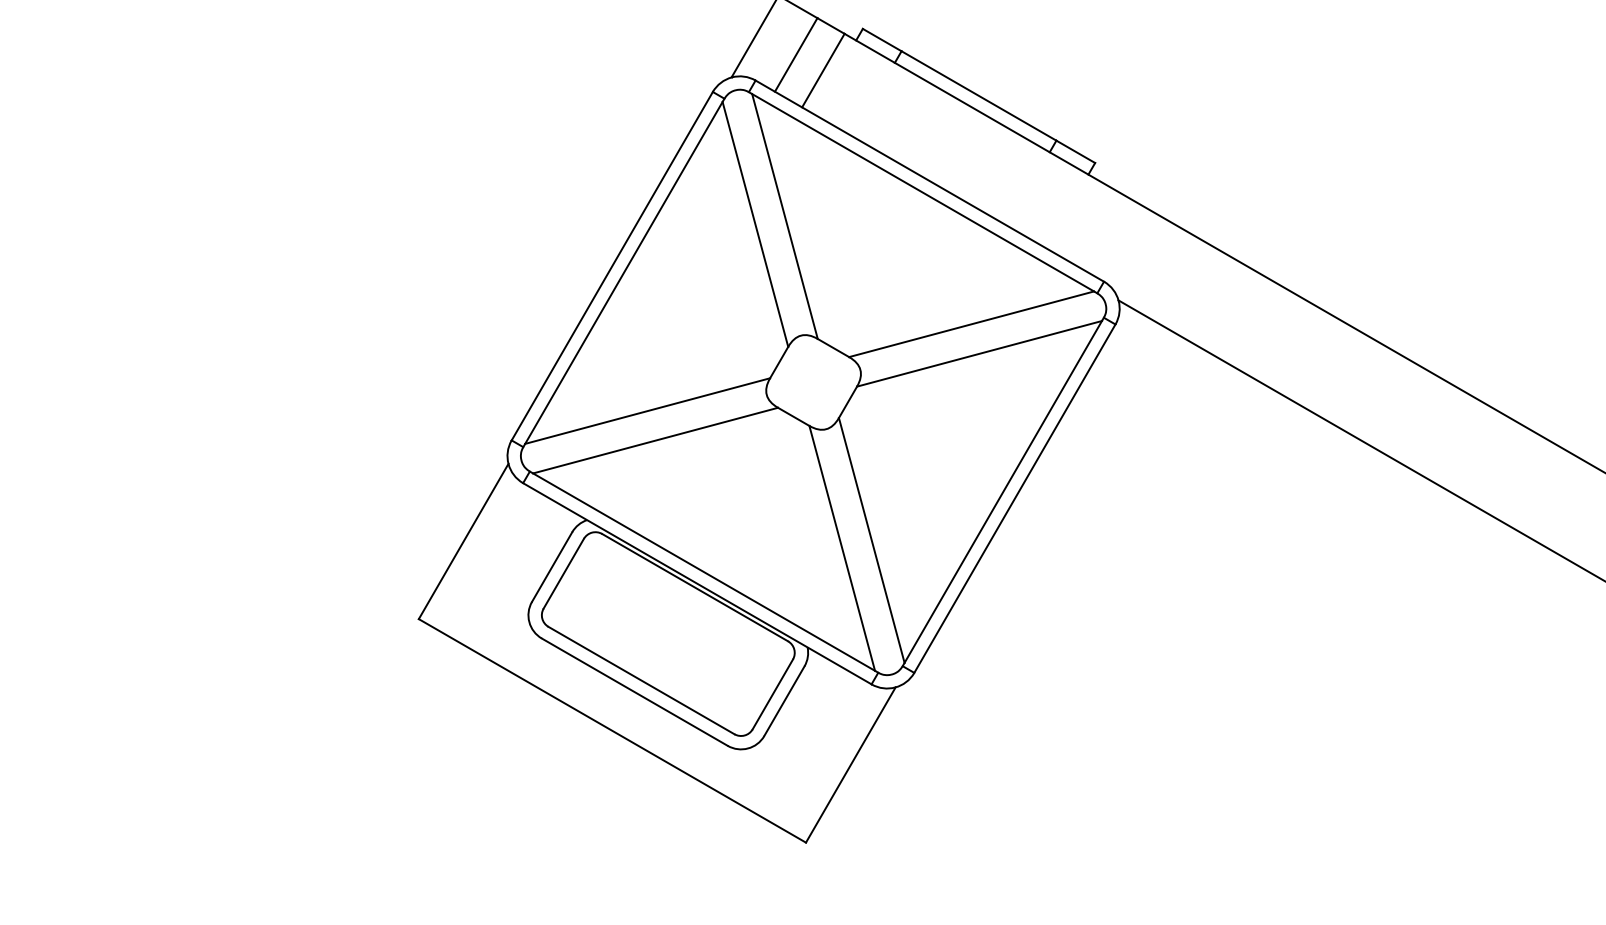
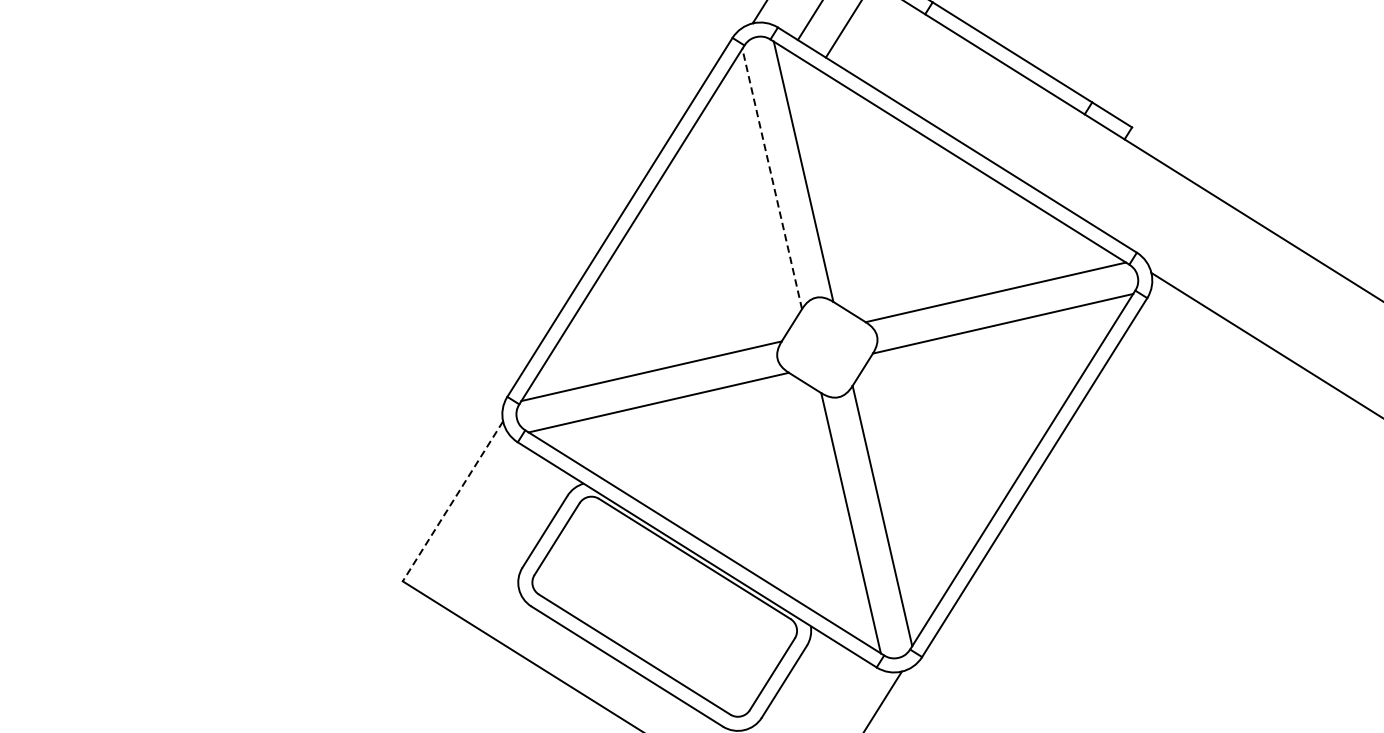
line: (755, 224) -> (772, 179), solid -> dashed
line: (463, 541) -> (452, 501), solid -> dashed

